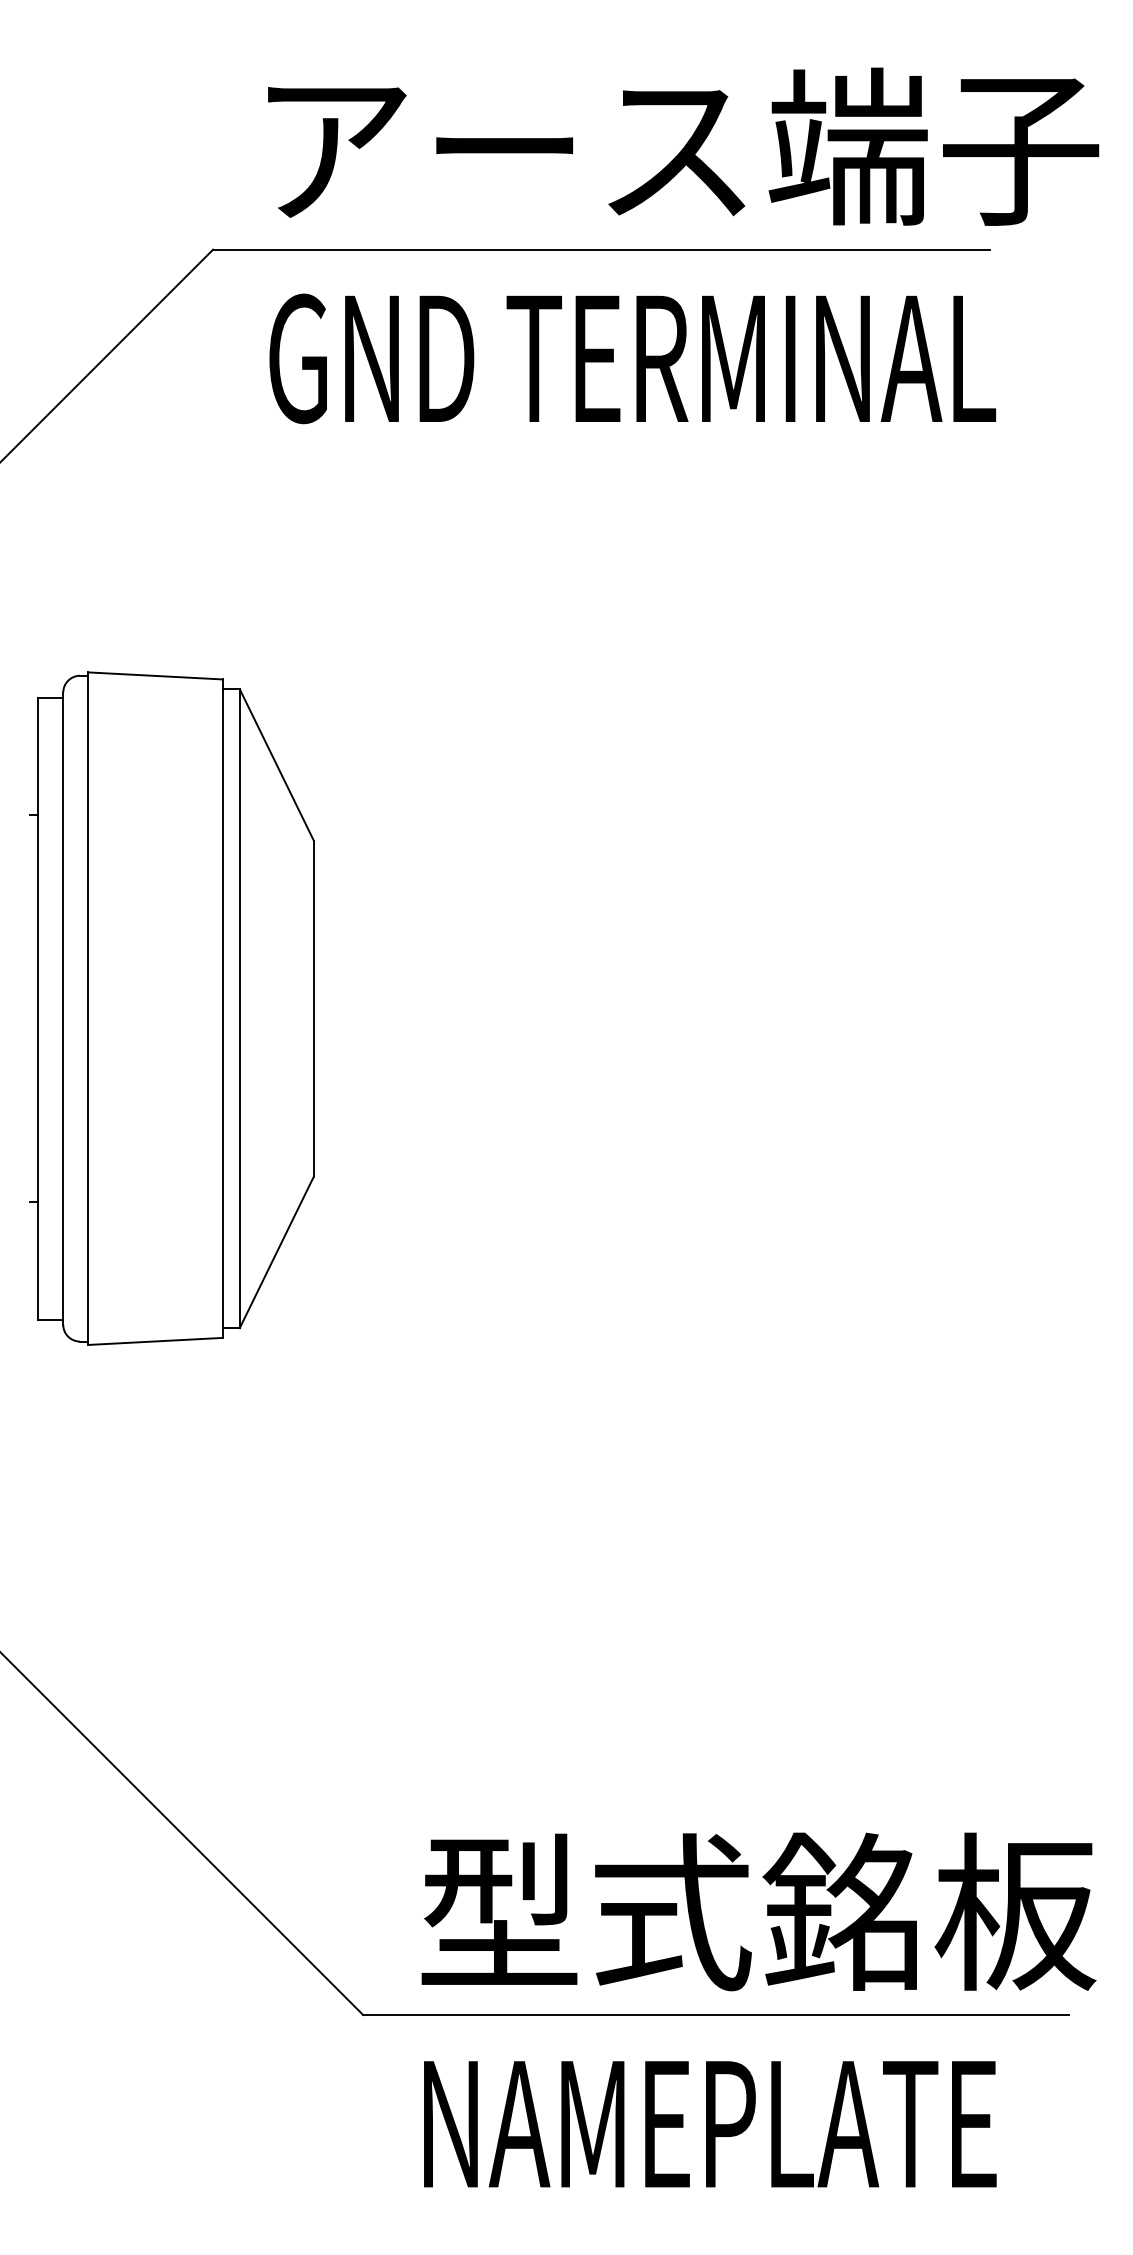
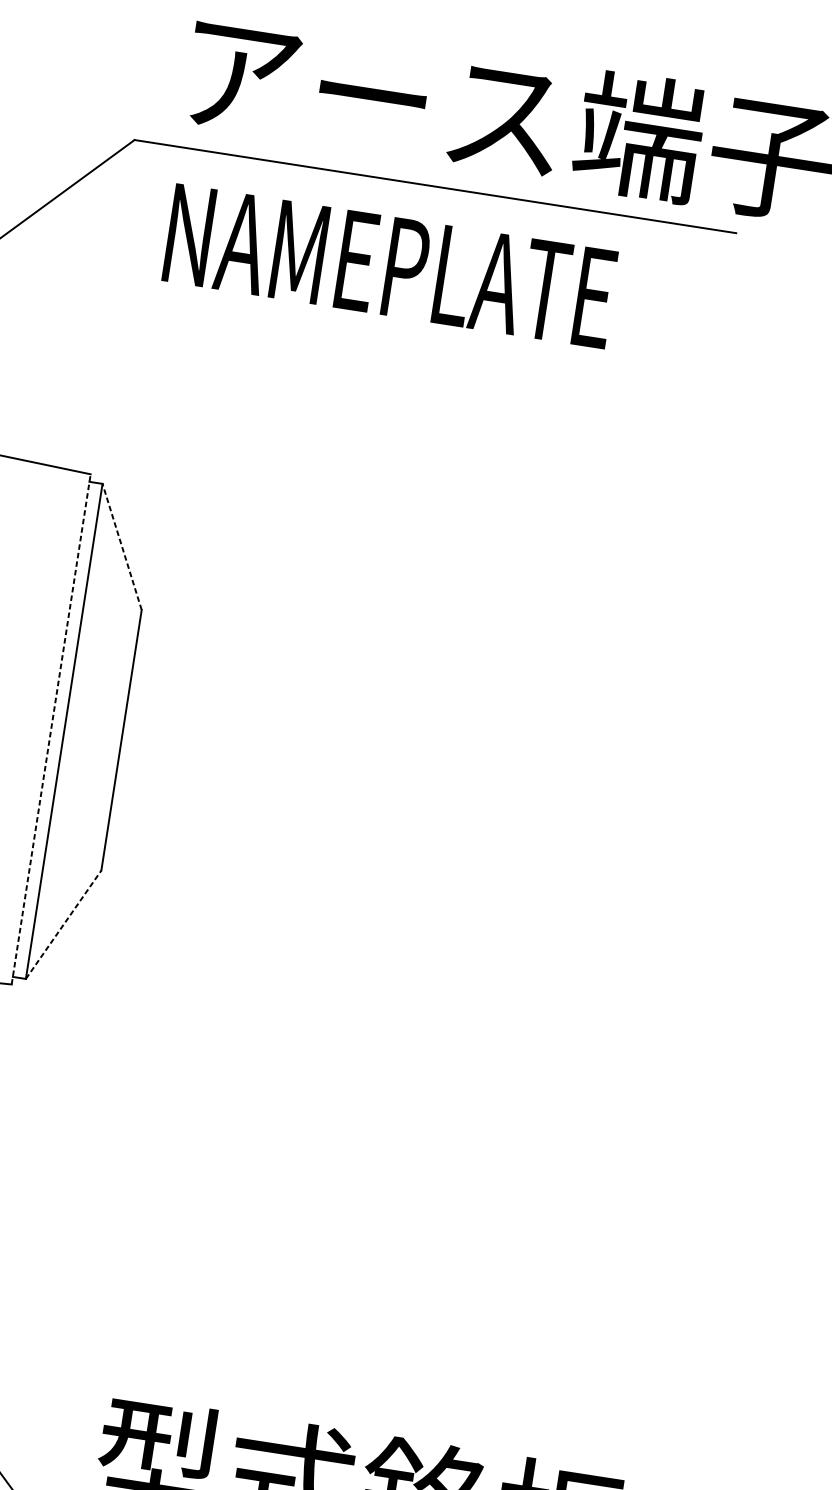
text: (632, 358) -> (446, 274), GND TERMINAL -> NAMEPLATE
line: (276, 764) -> (121, 546), solid -> dashed
line: (222, 1008) -> (50, 729), solid -> dashed
line: (277, 1252) -> (64, 924), solid -> dashed

